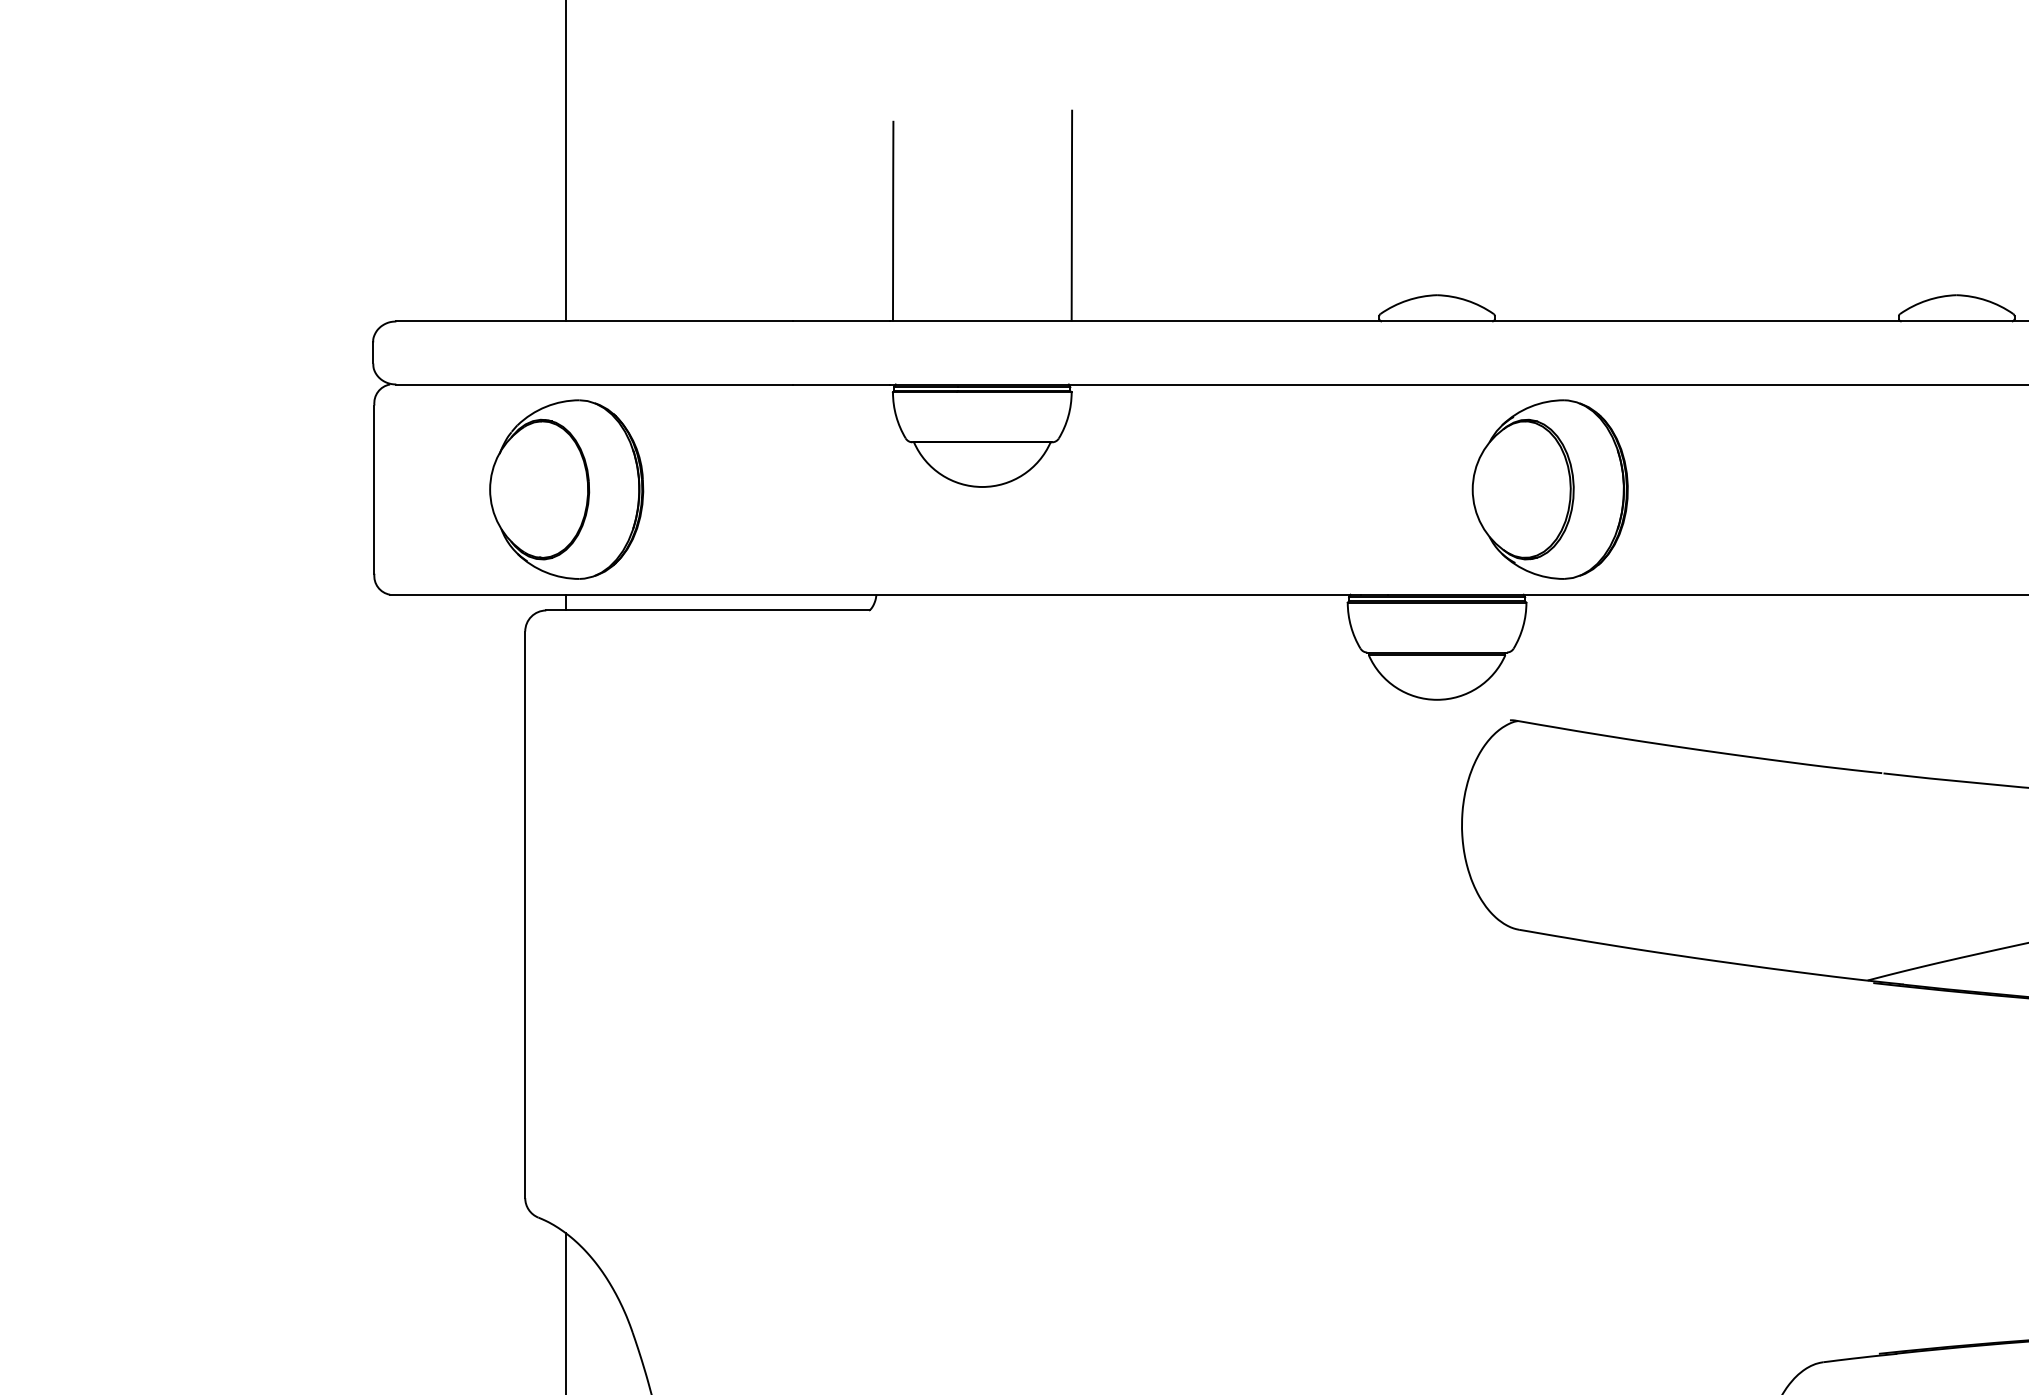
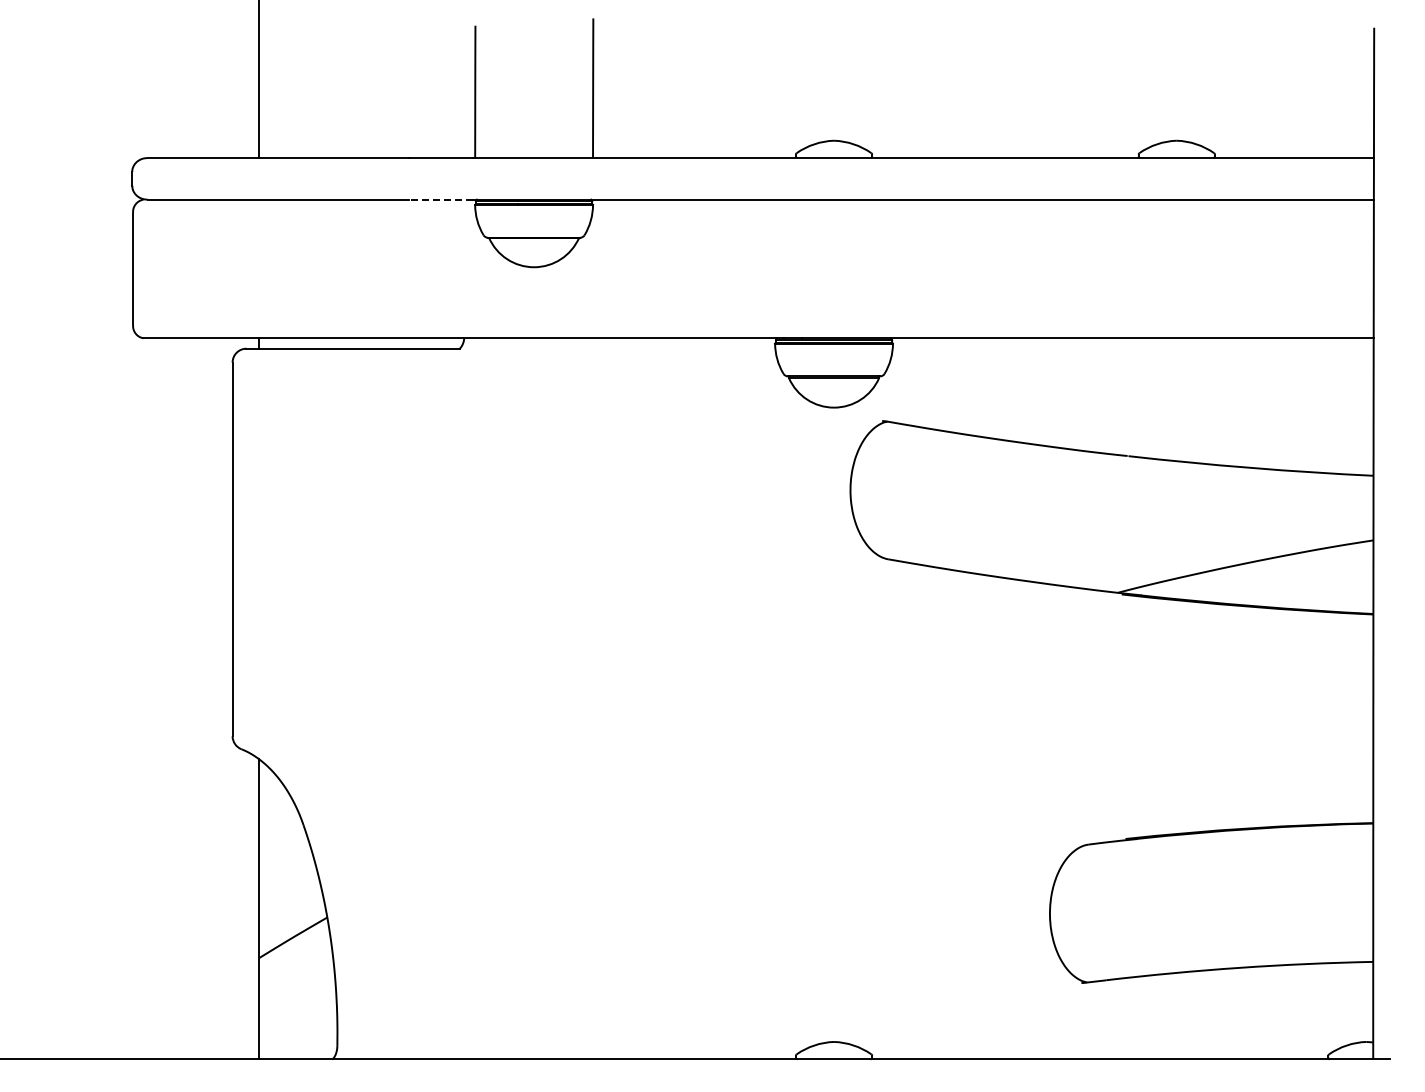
line: (841, 384) -> (441, 199), solid -> dashed
part: (566, 488) -> (259, 268), removed
part: (1549, 488) -> (908, 268), removed

